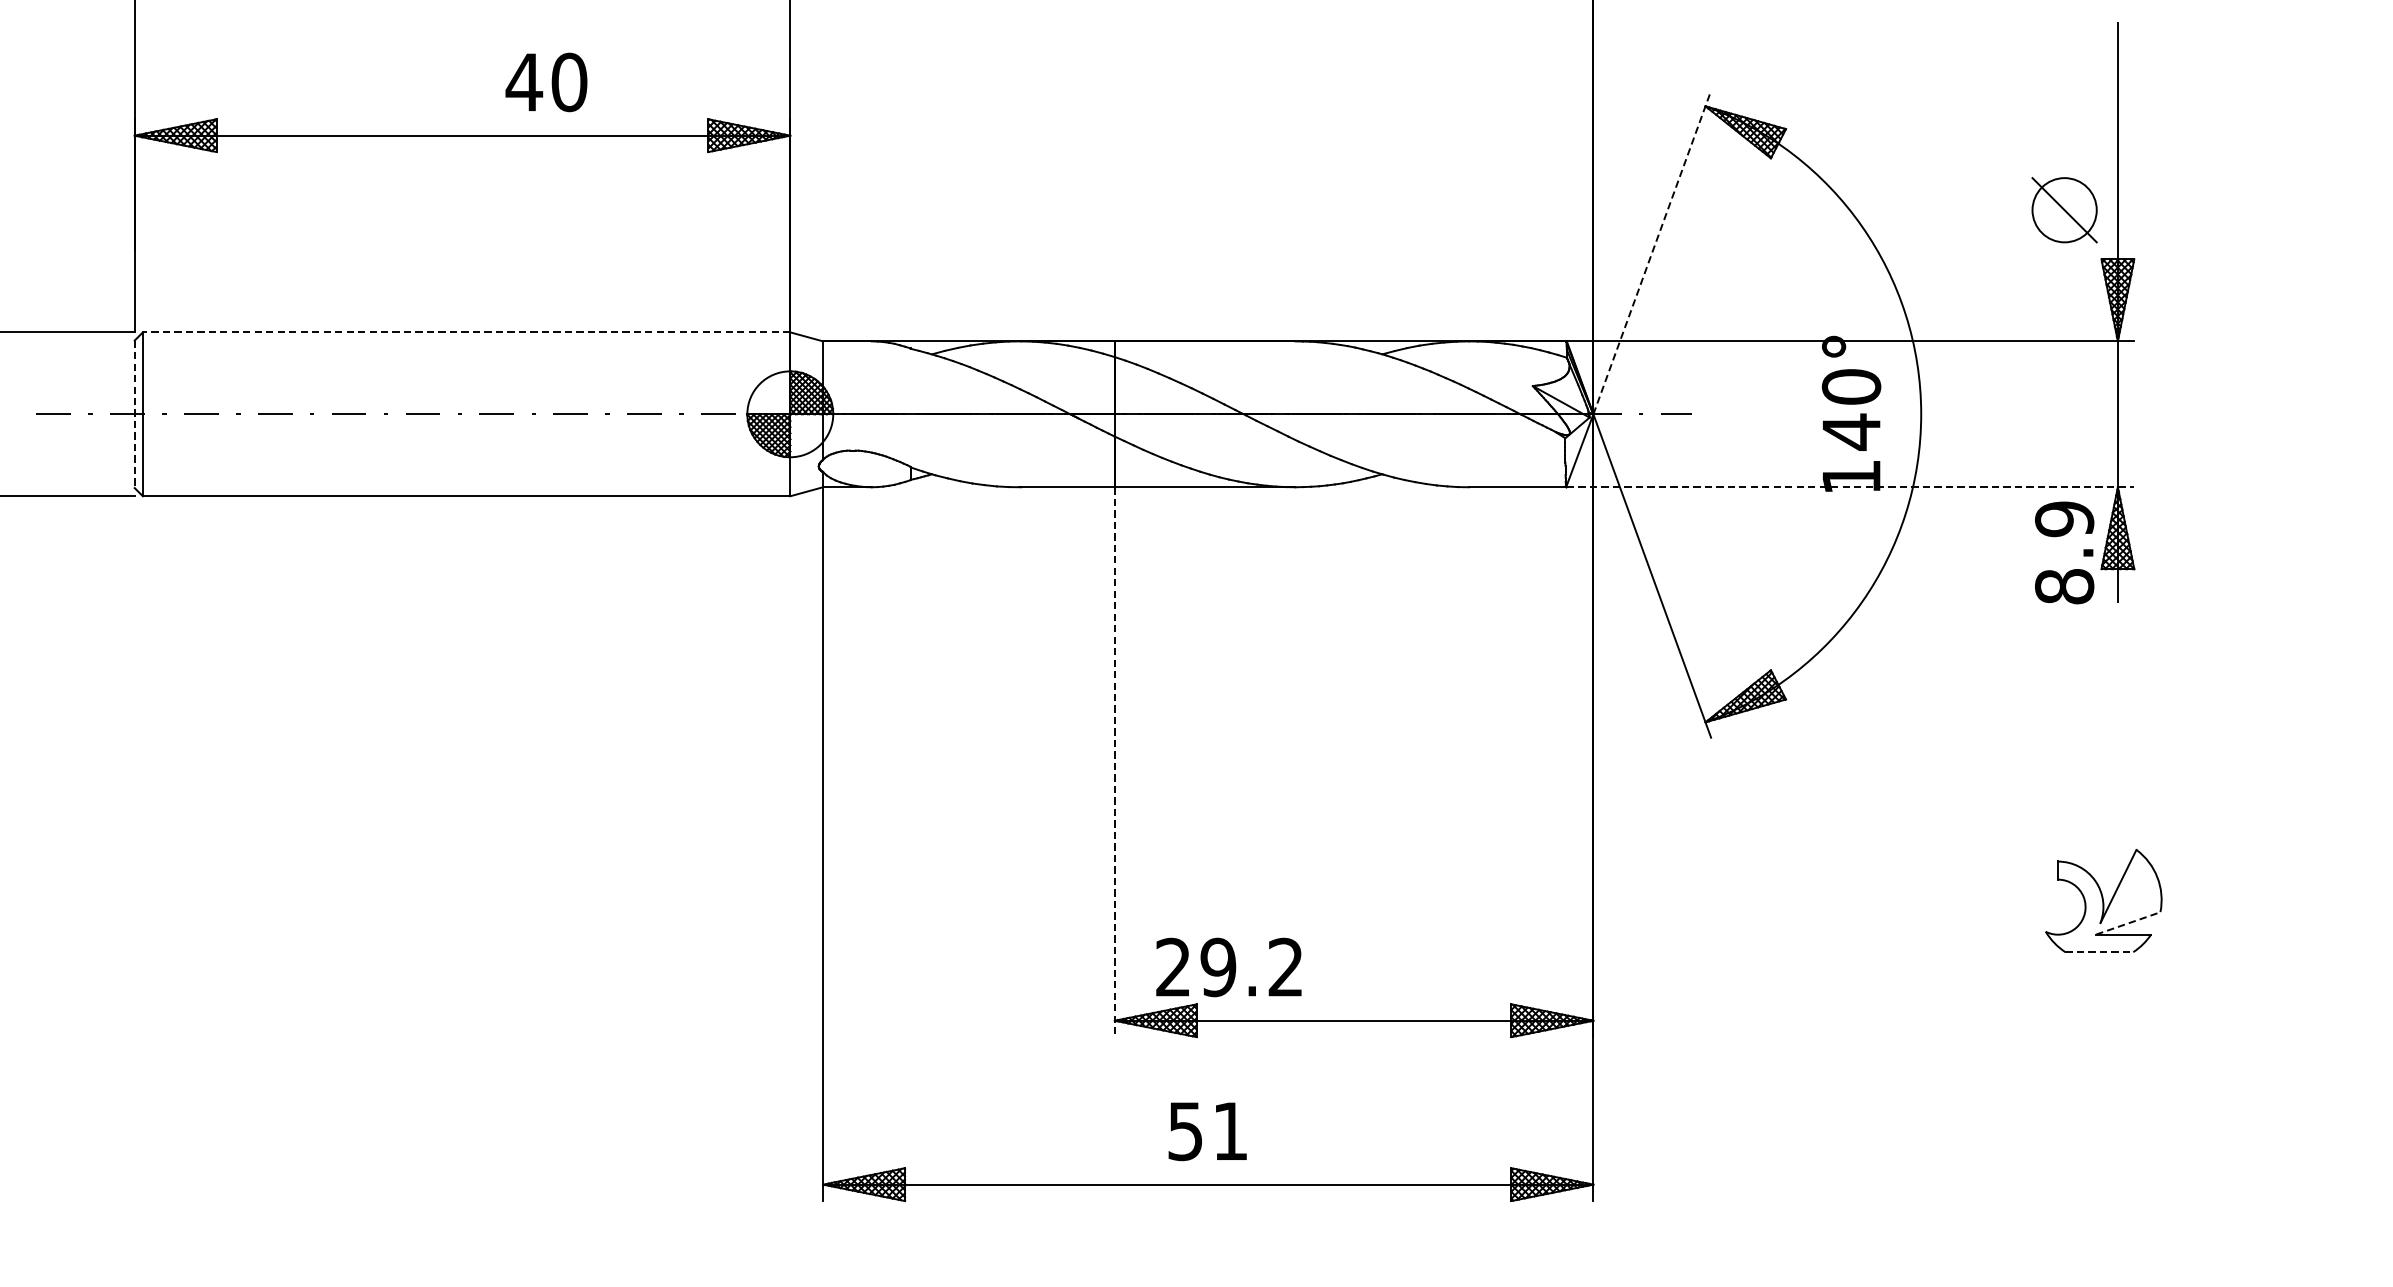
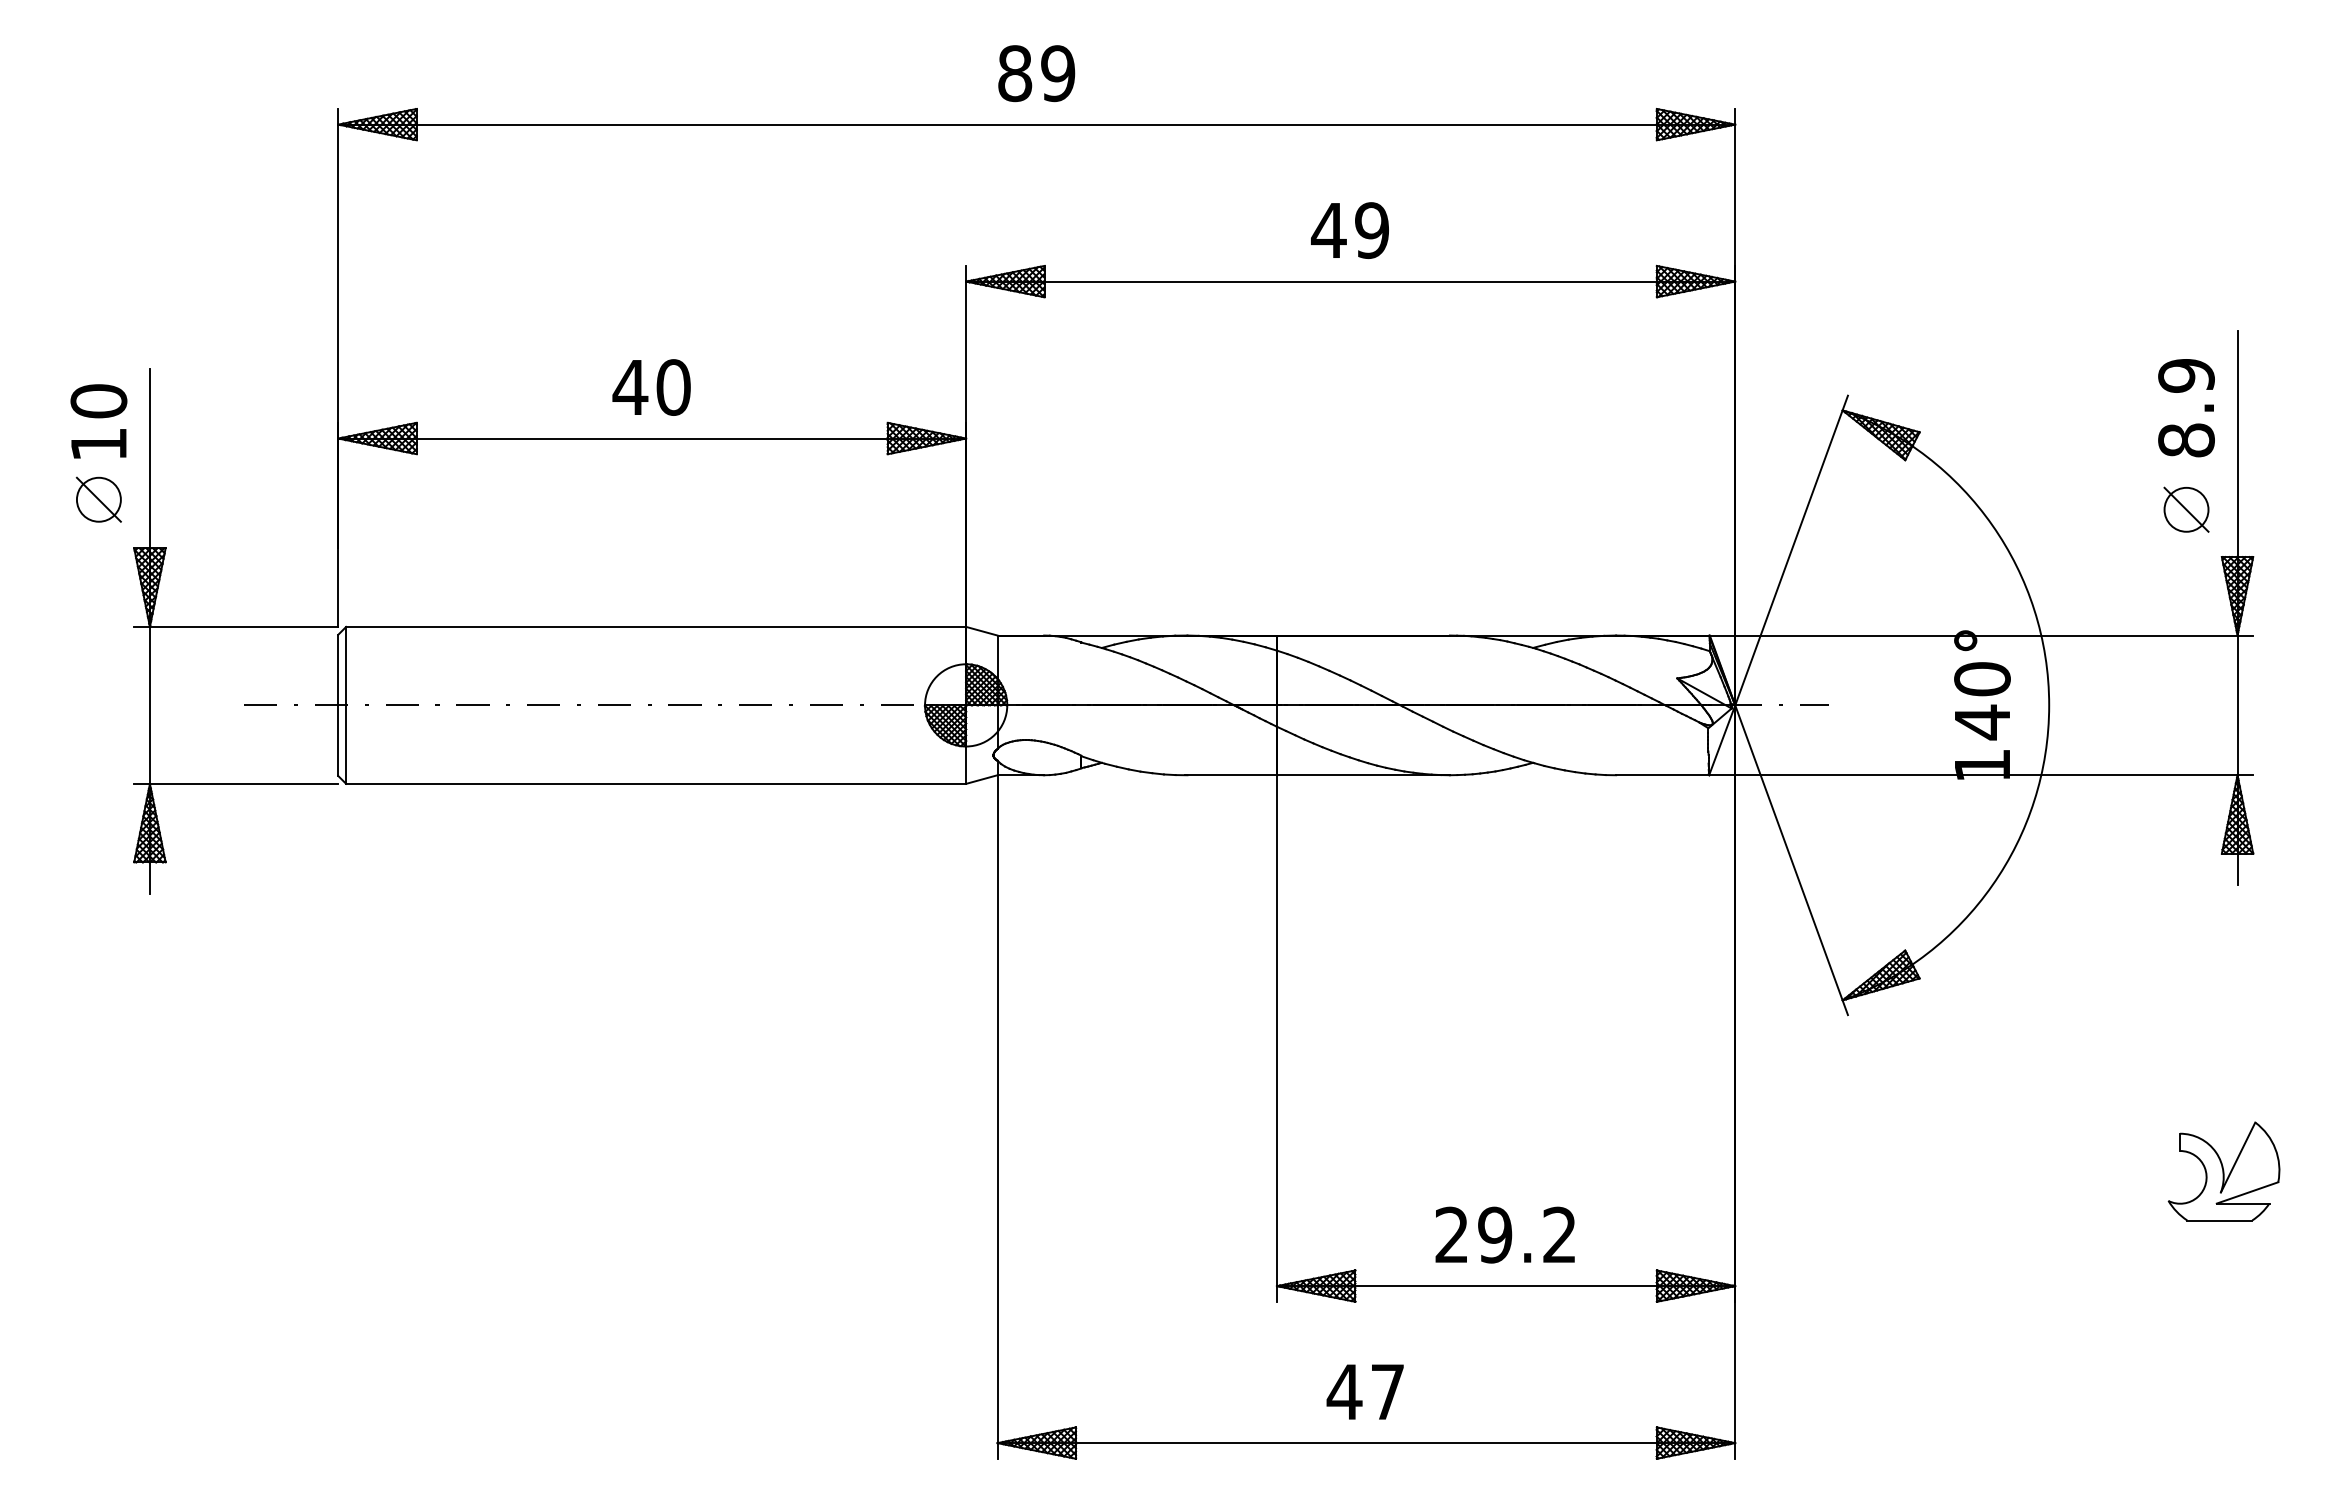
text: (546, 82) -> (651, 387), moved
part: (2064, 209) -> (2186, 509), size x0.71
line: (1652, 252) -> (1791, 550), dashed -> solid
line: (466, 331) -> (656, 626), dashed -> solid
line: (134, 414) -> (338, 705), dashed -> solid
line: (1850, 487) -> (1981, 775), dashed -> solid
text: (2064, 553) -> (2186, 408), moved
line: (1114, 763) -> (1276, 1039), dashed -> solid
line: (2128, 922) -> (2247, 1192), dashed -> solid
line: (2100, 952) -> (2220, 1220), dashed -> solid
text: (1228, 966) -> (1504, 1234), moved
text: (1206, 1131) -> (1364, 1392), 51 -> 47

